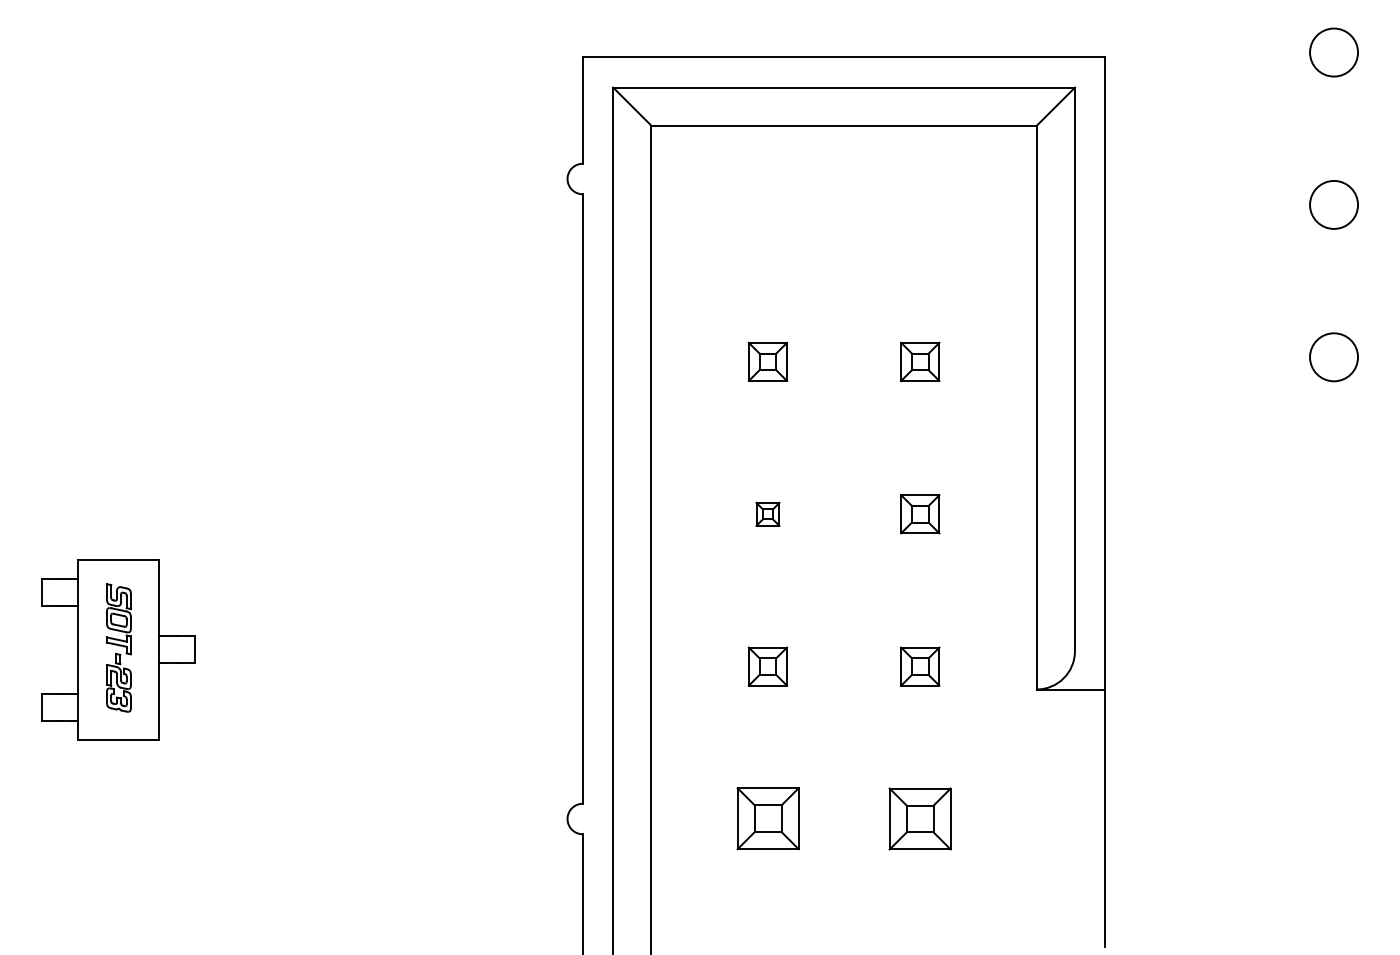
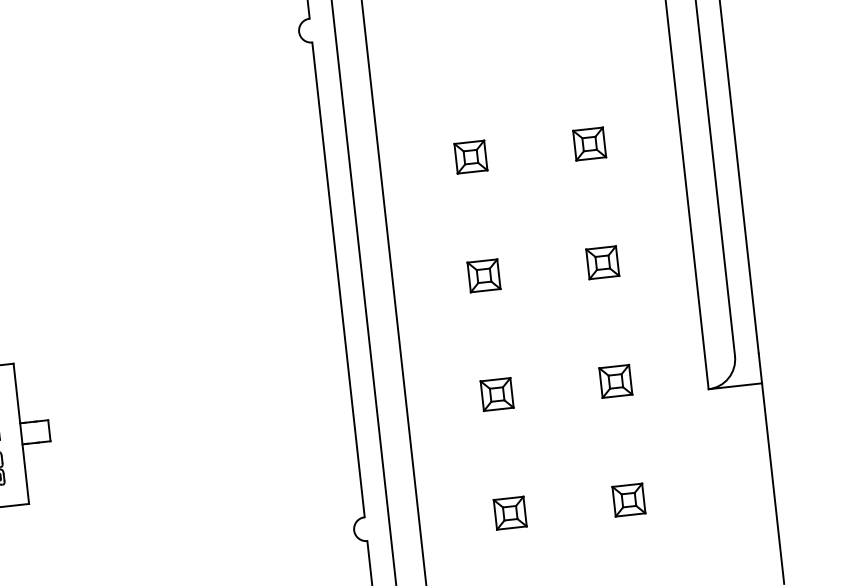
part: (767, 514) -> (483, 276), size x1.67
part: (920, 818) -> (629, 499), size x0.62
part: (767, 819) -> (509, 513), size x0.62

